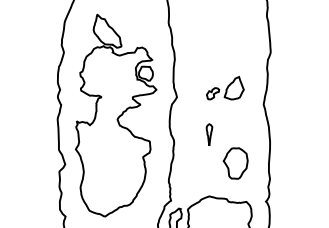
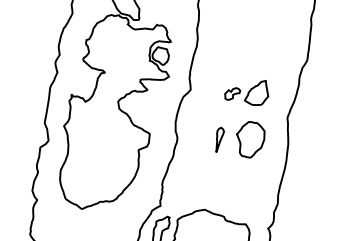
part: (235, 163) -> (249, 139), moved

